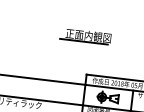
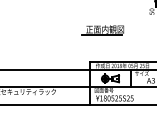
part: (85, 36) -> (102, 30), moved

